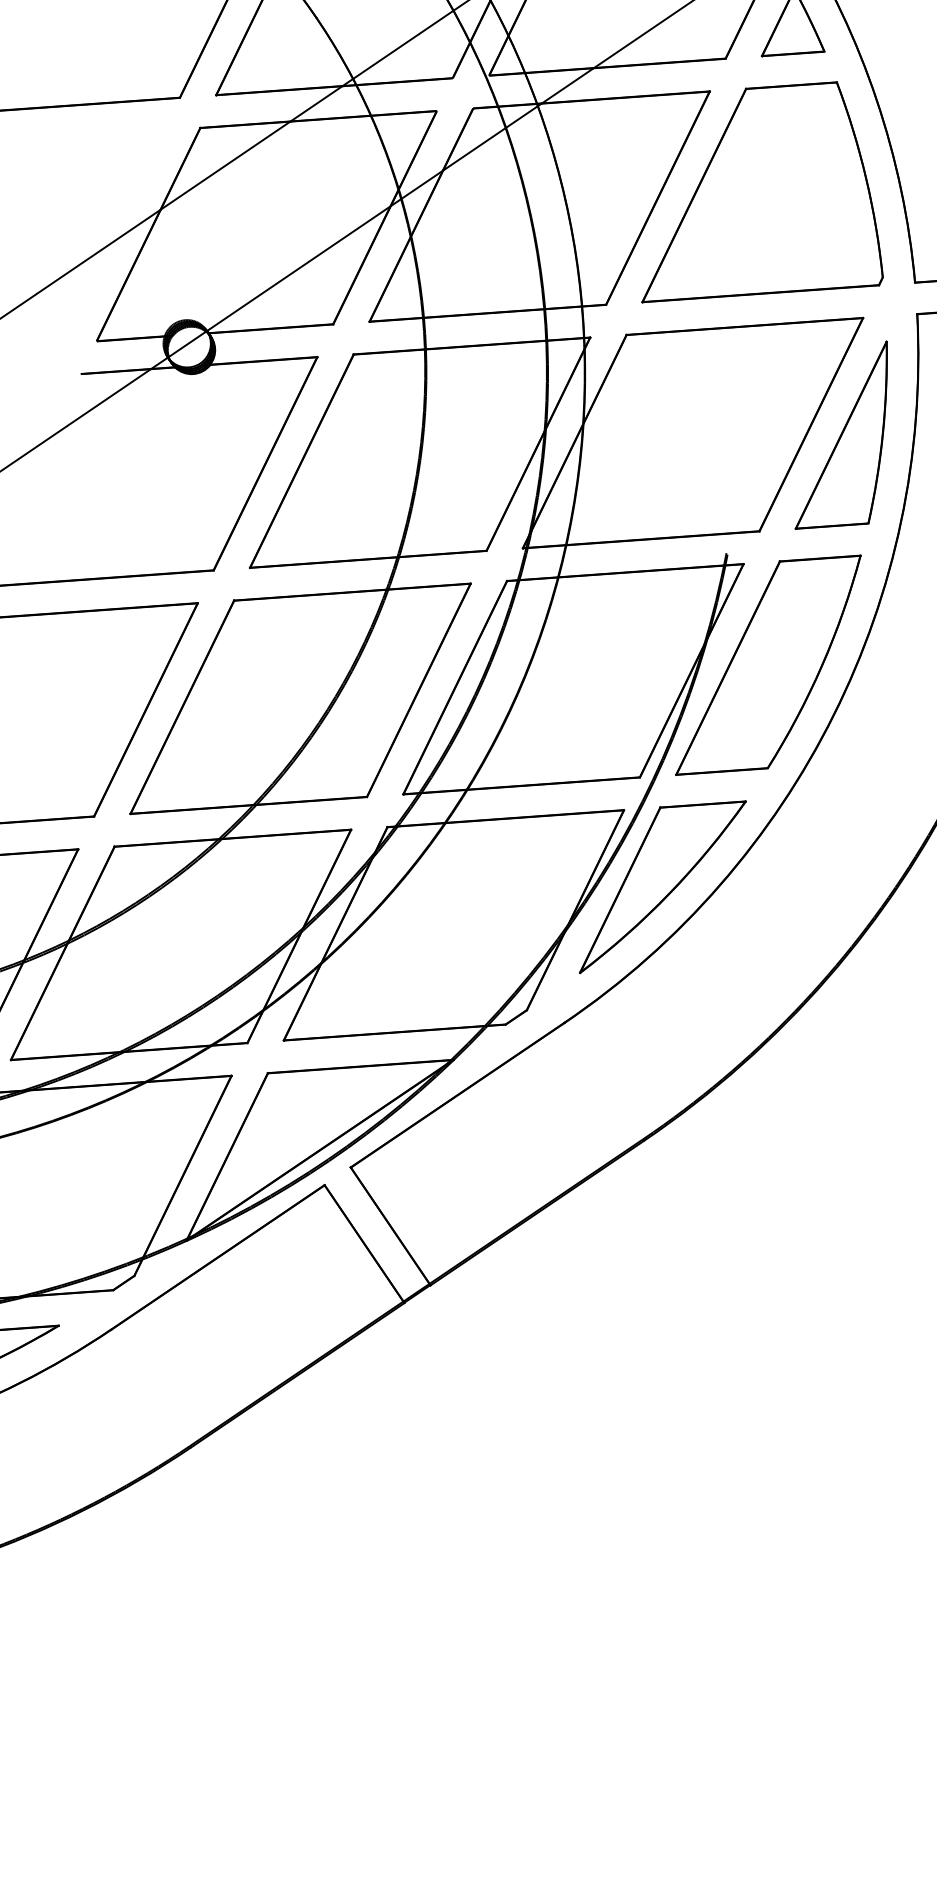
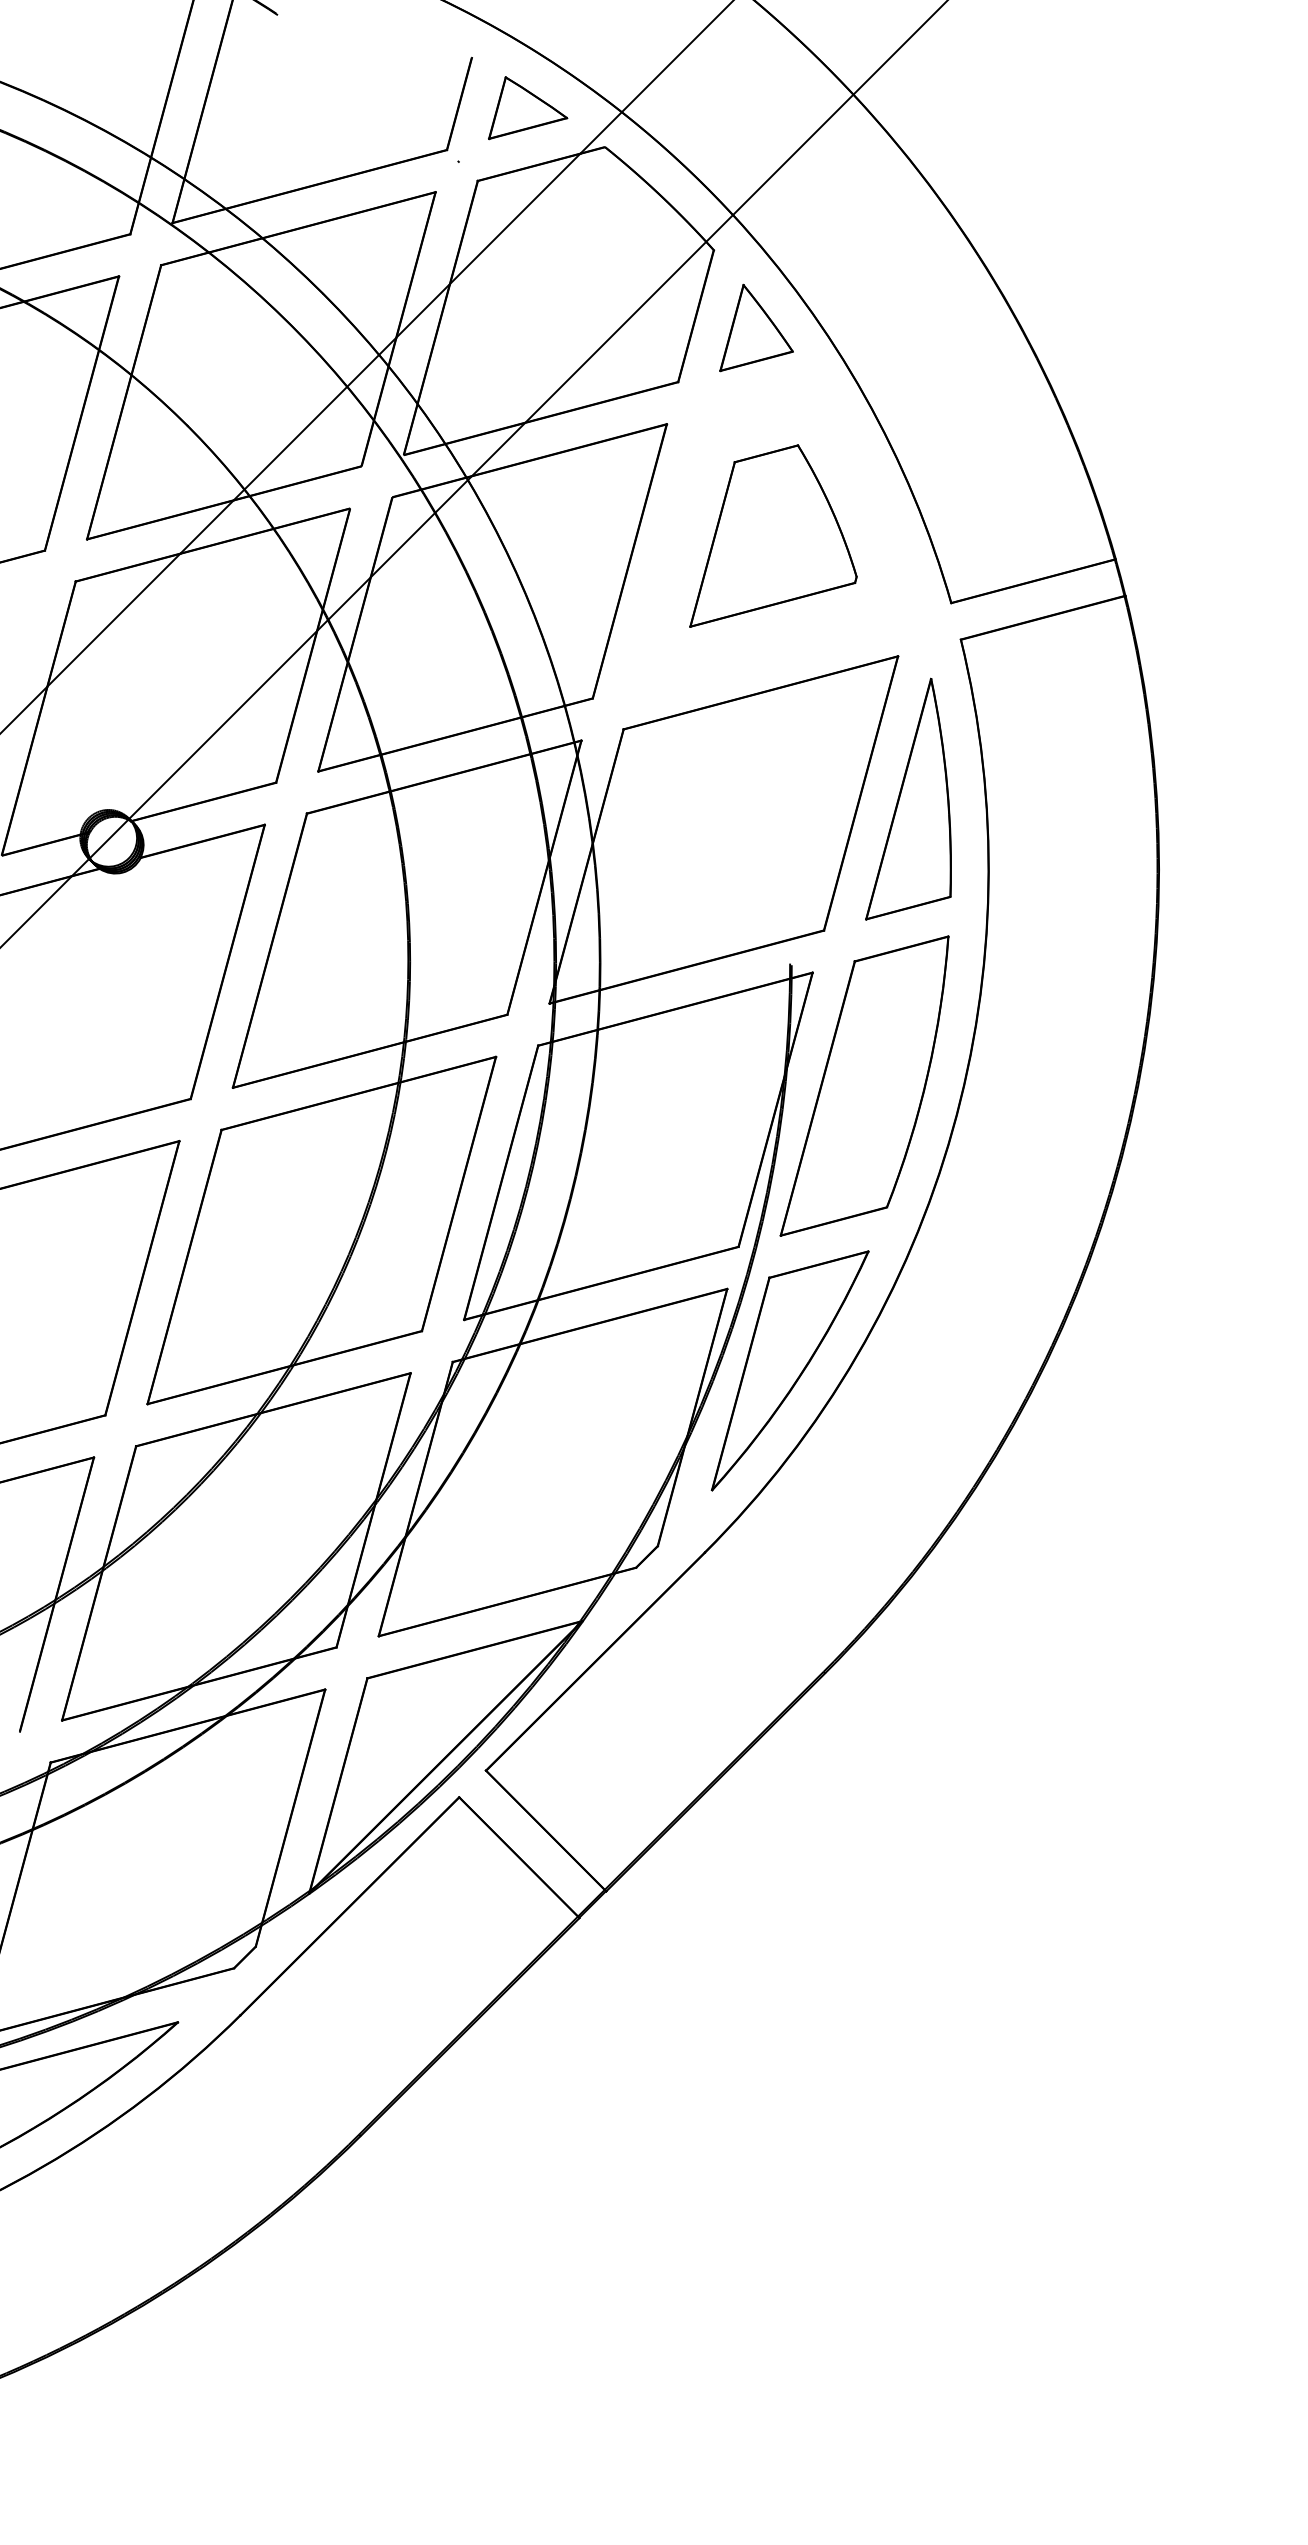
part: (779, 199) -> (773, 535), size x0.6

